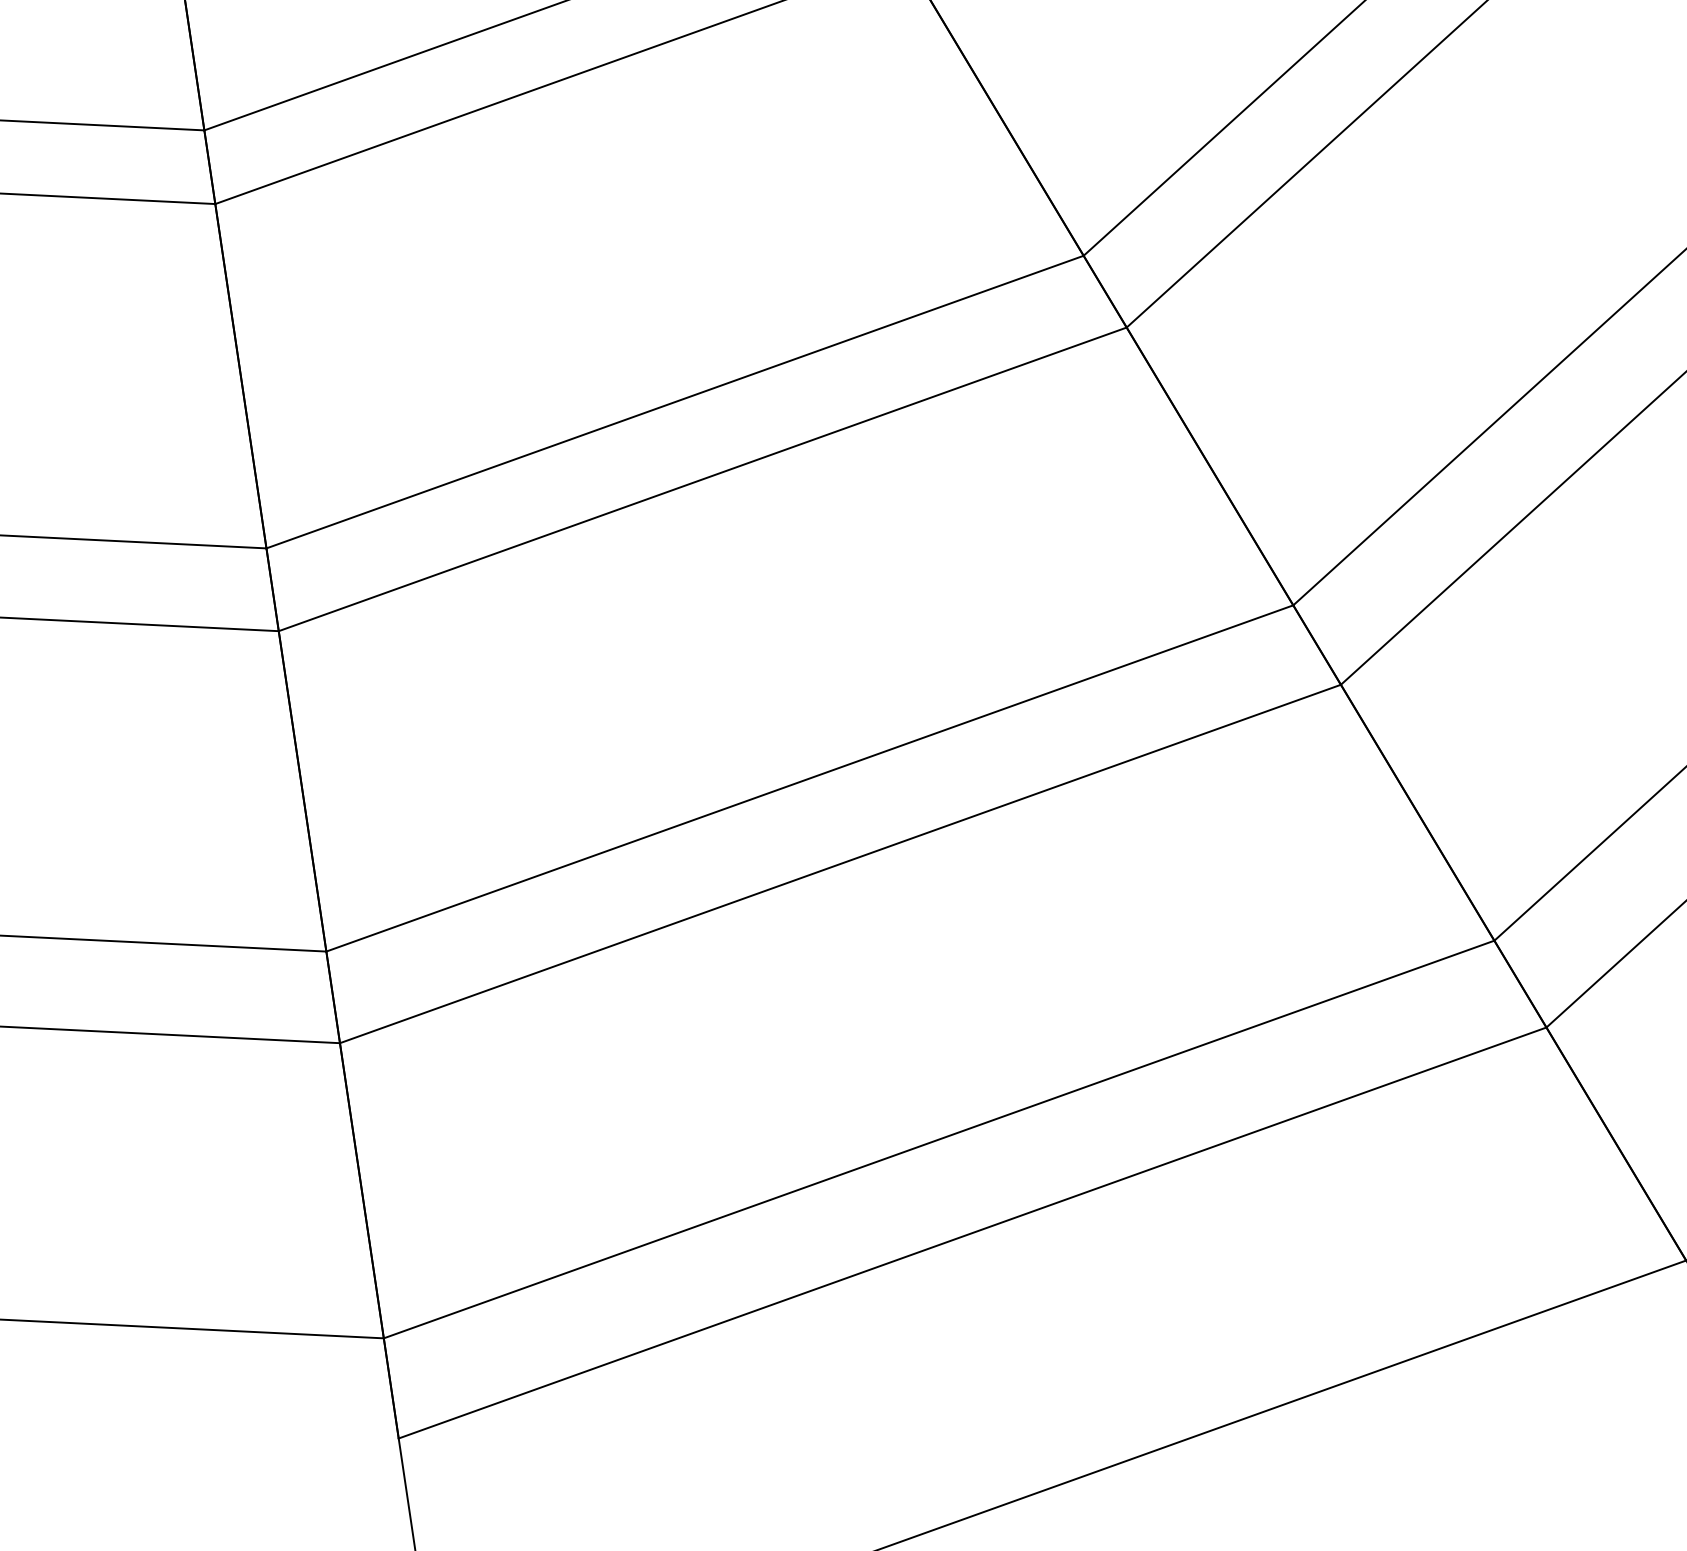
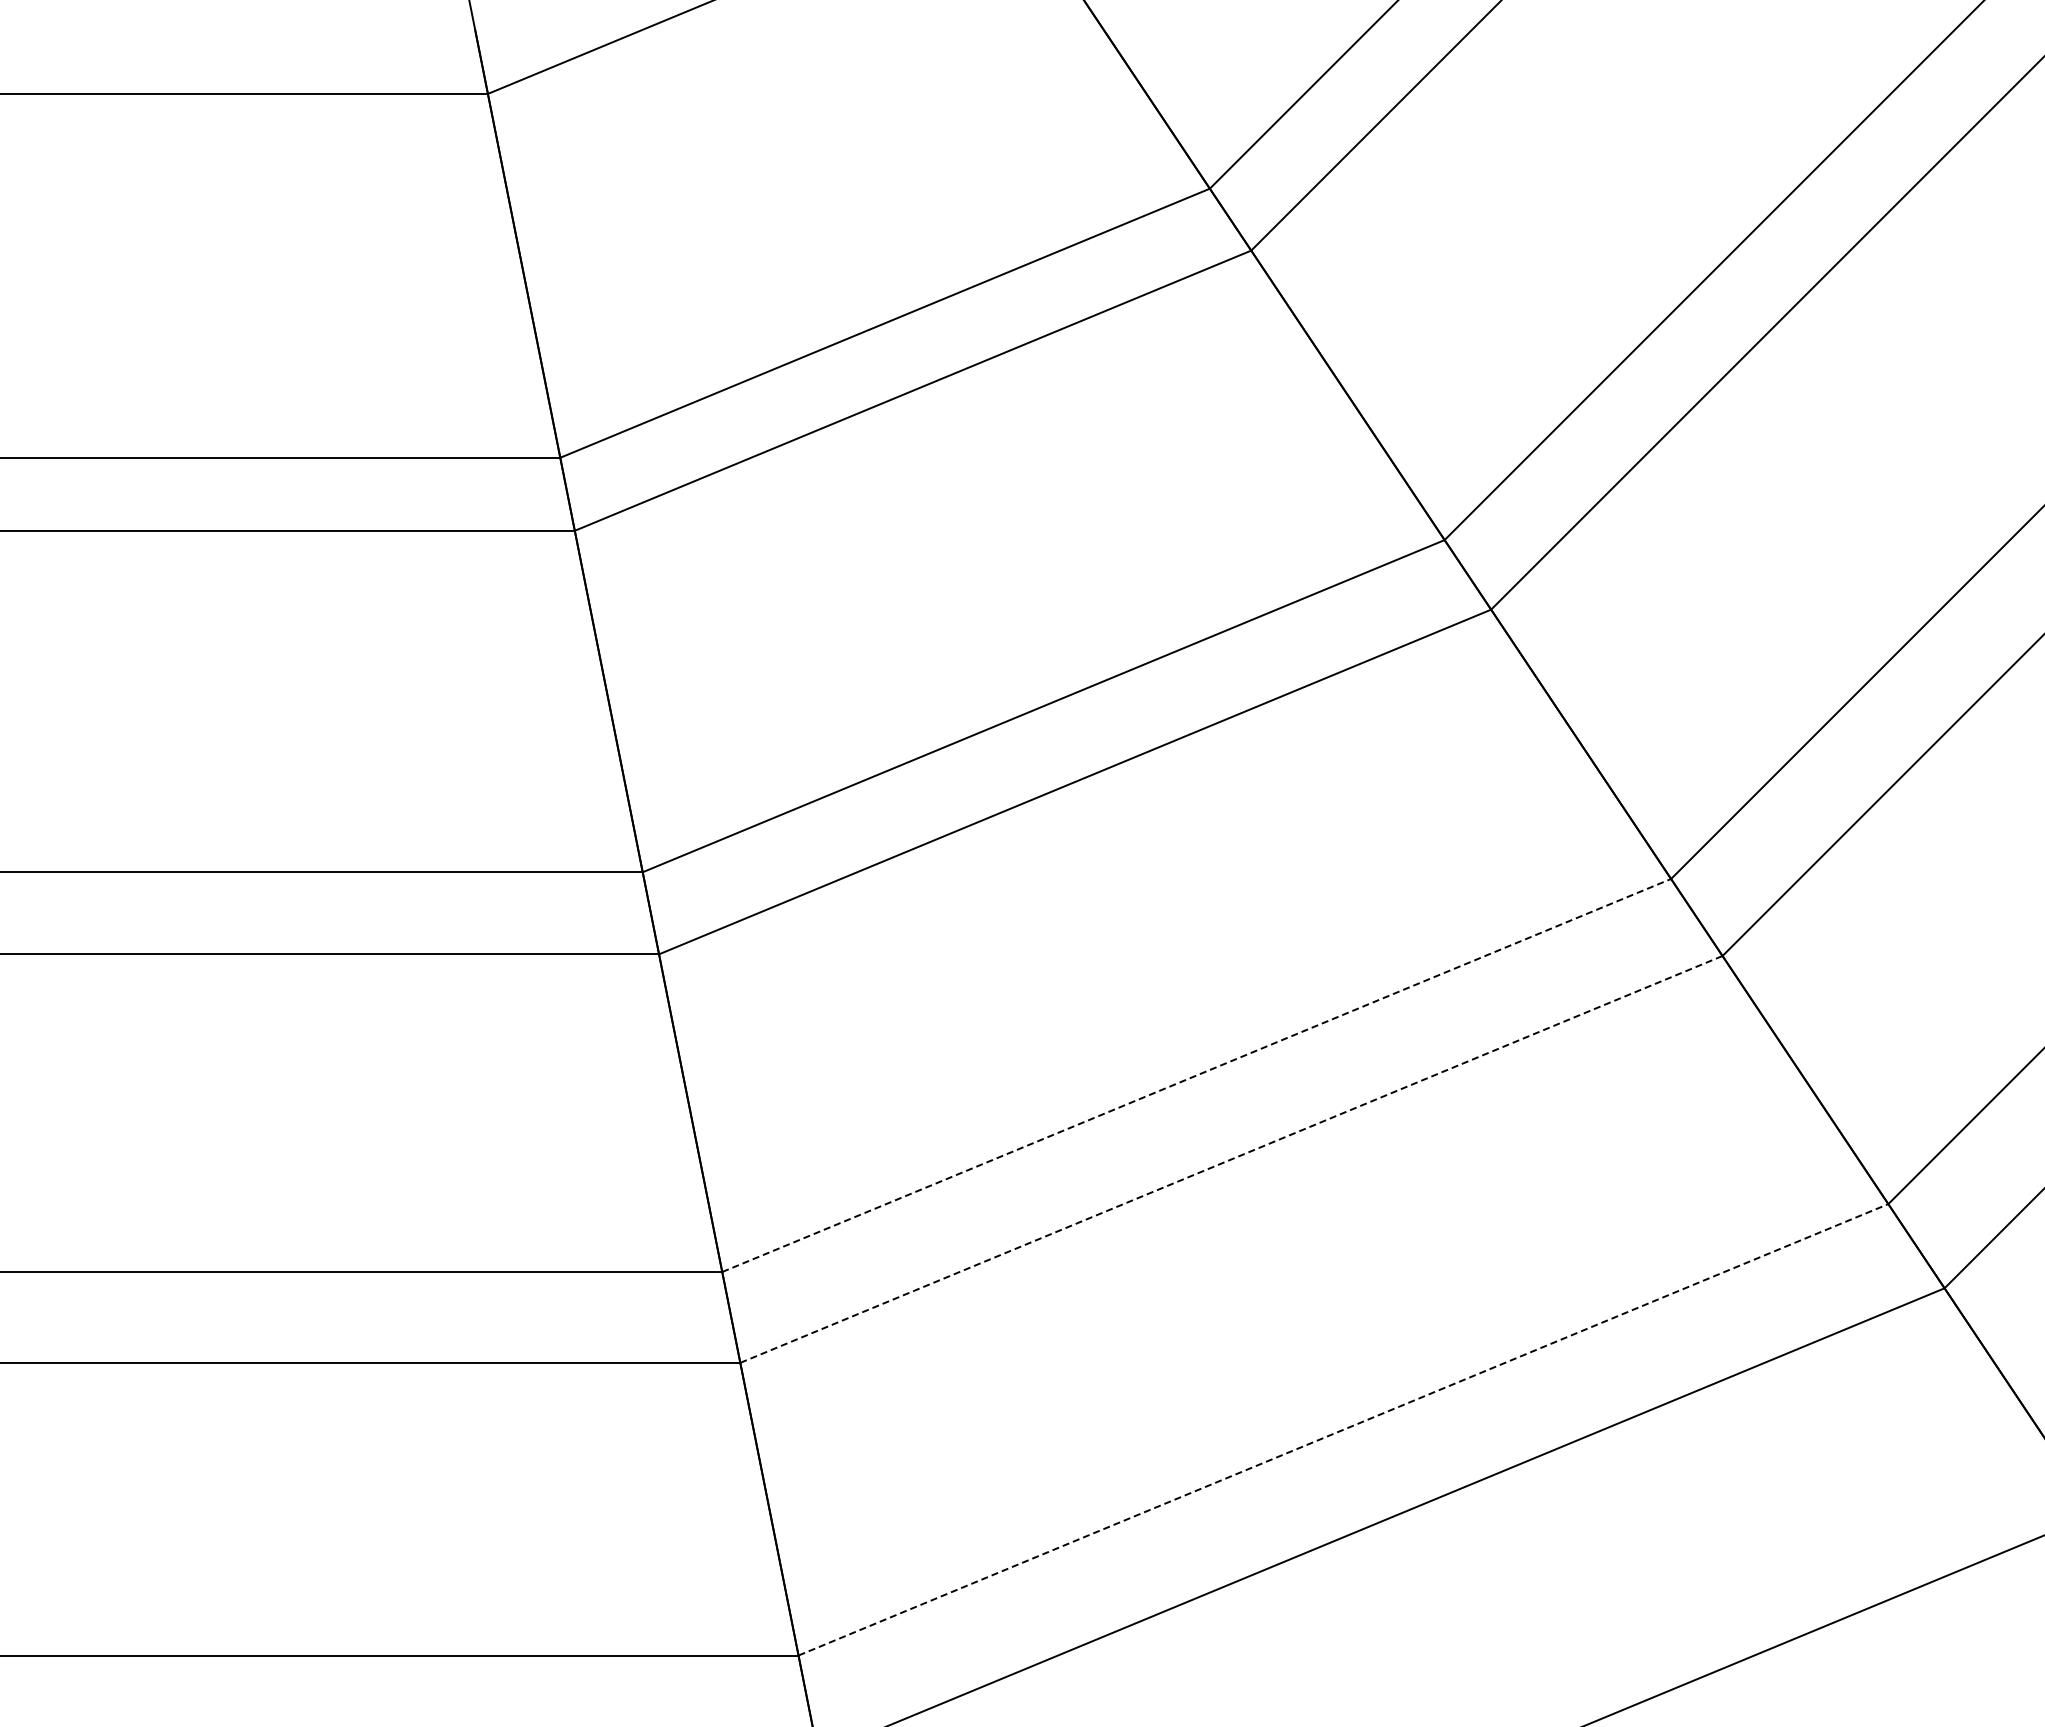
line: (809, 778) -> (1196, 1075), solid -> dashed
line: (840, 864) -> (1231, 1159), solid -> dashed
line: (939, 1139) -> (1343, 1429), solid -> dashed

